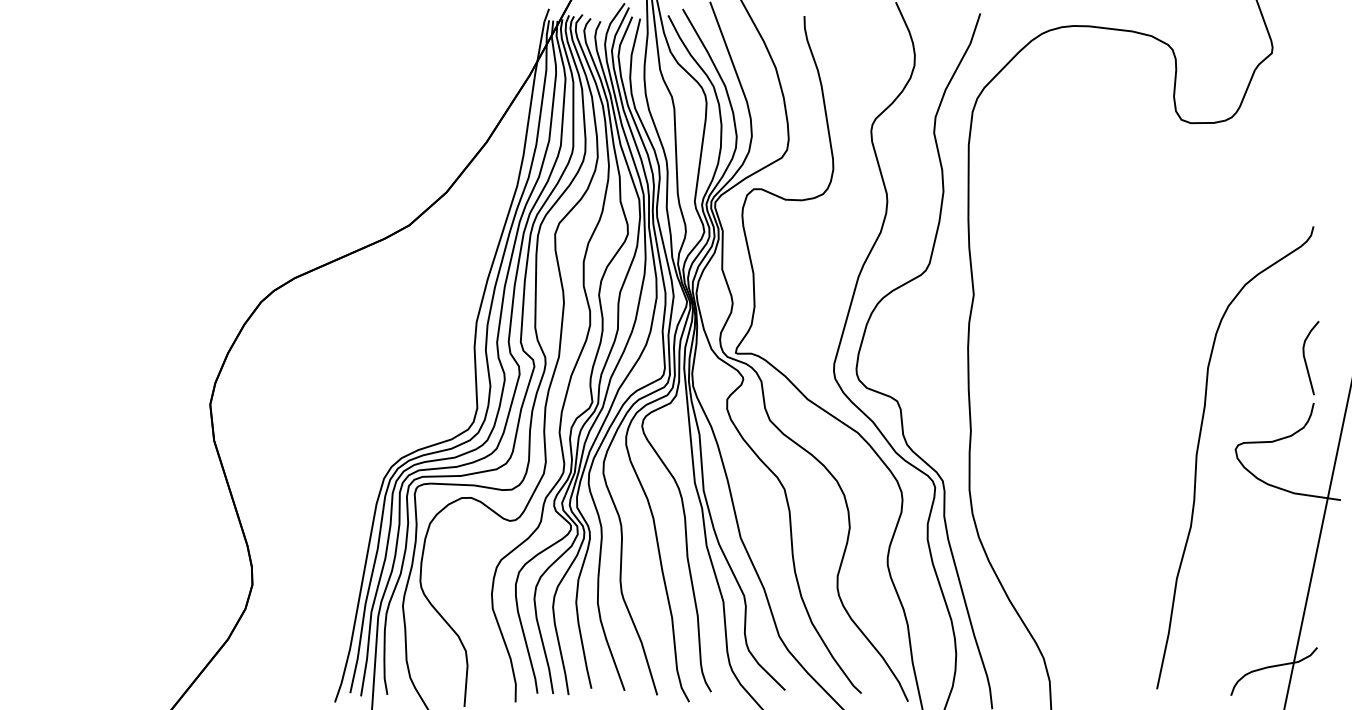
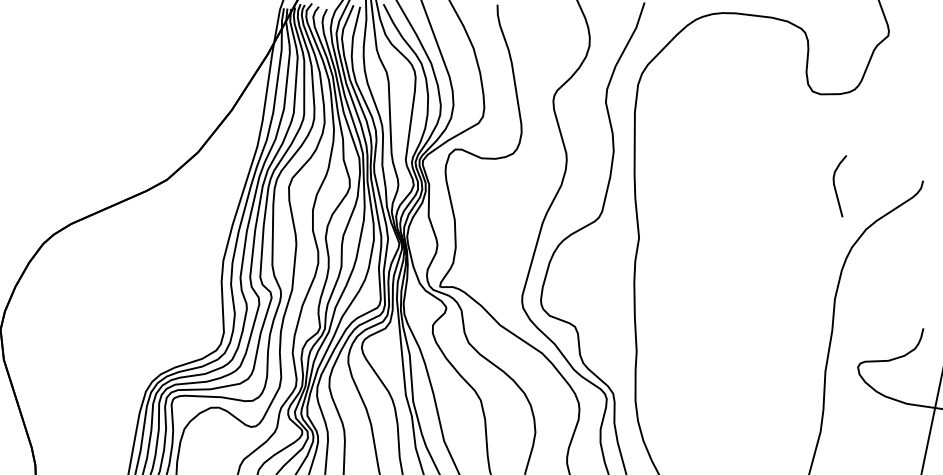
curve: (1305, 358) -> (835, 186), moved

